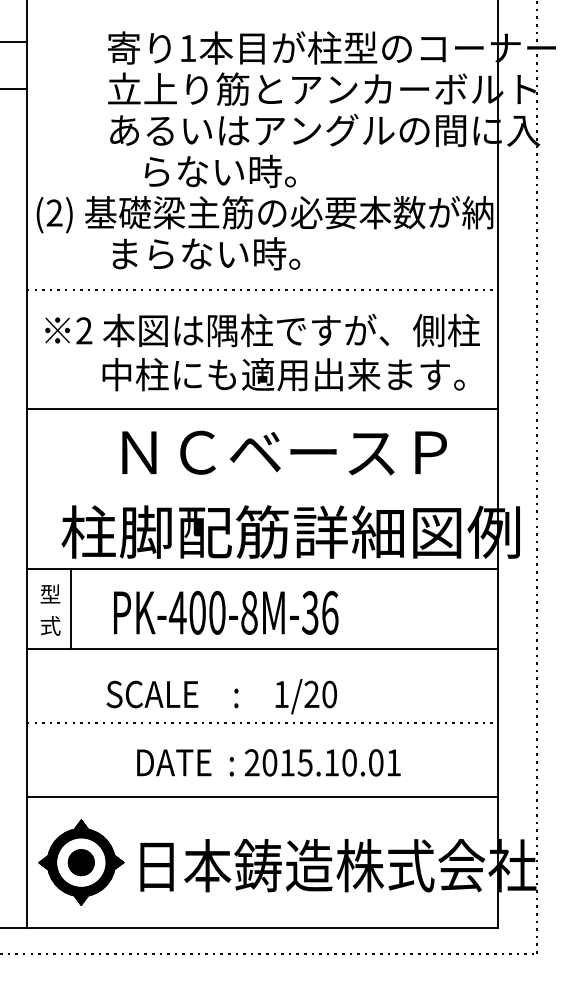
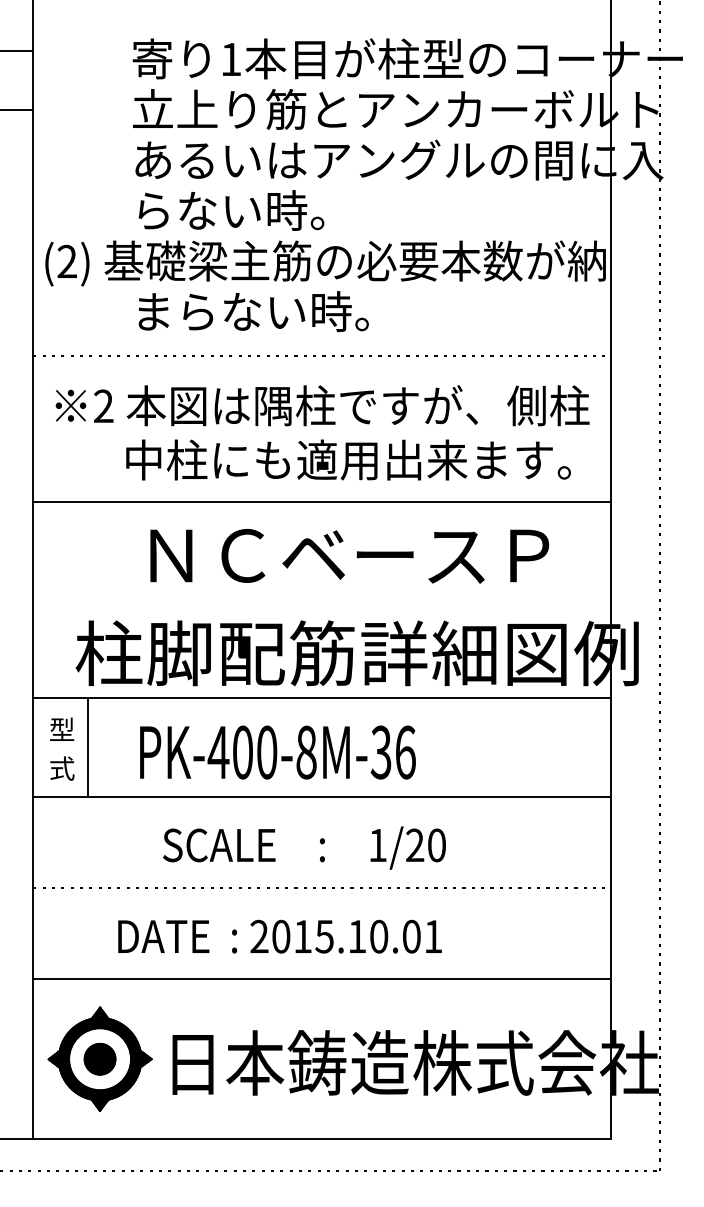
text: (219, 171) -> (230, 210), moved
text: (221, 696) -> (304, 847), moved
text: (268, 762) -> (279, 936), moved

